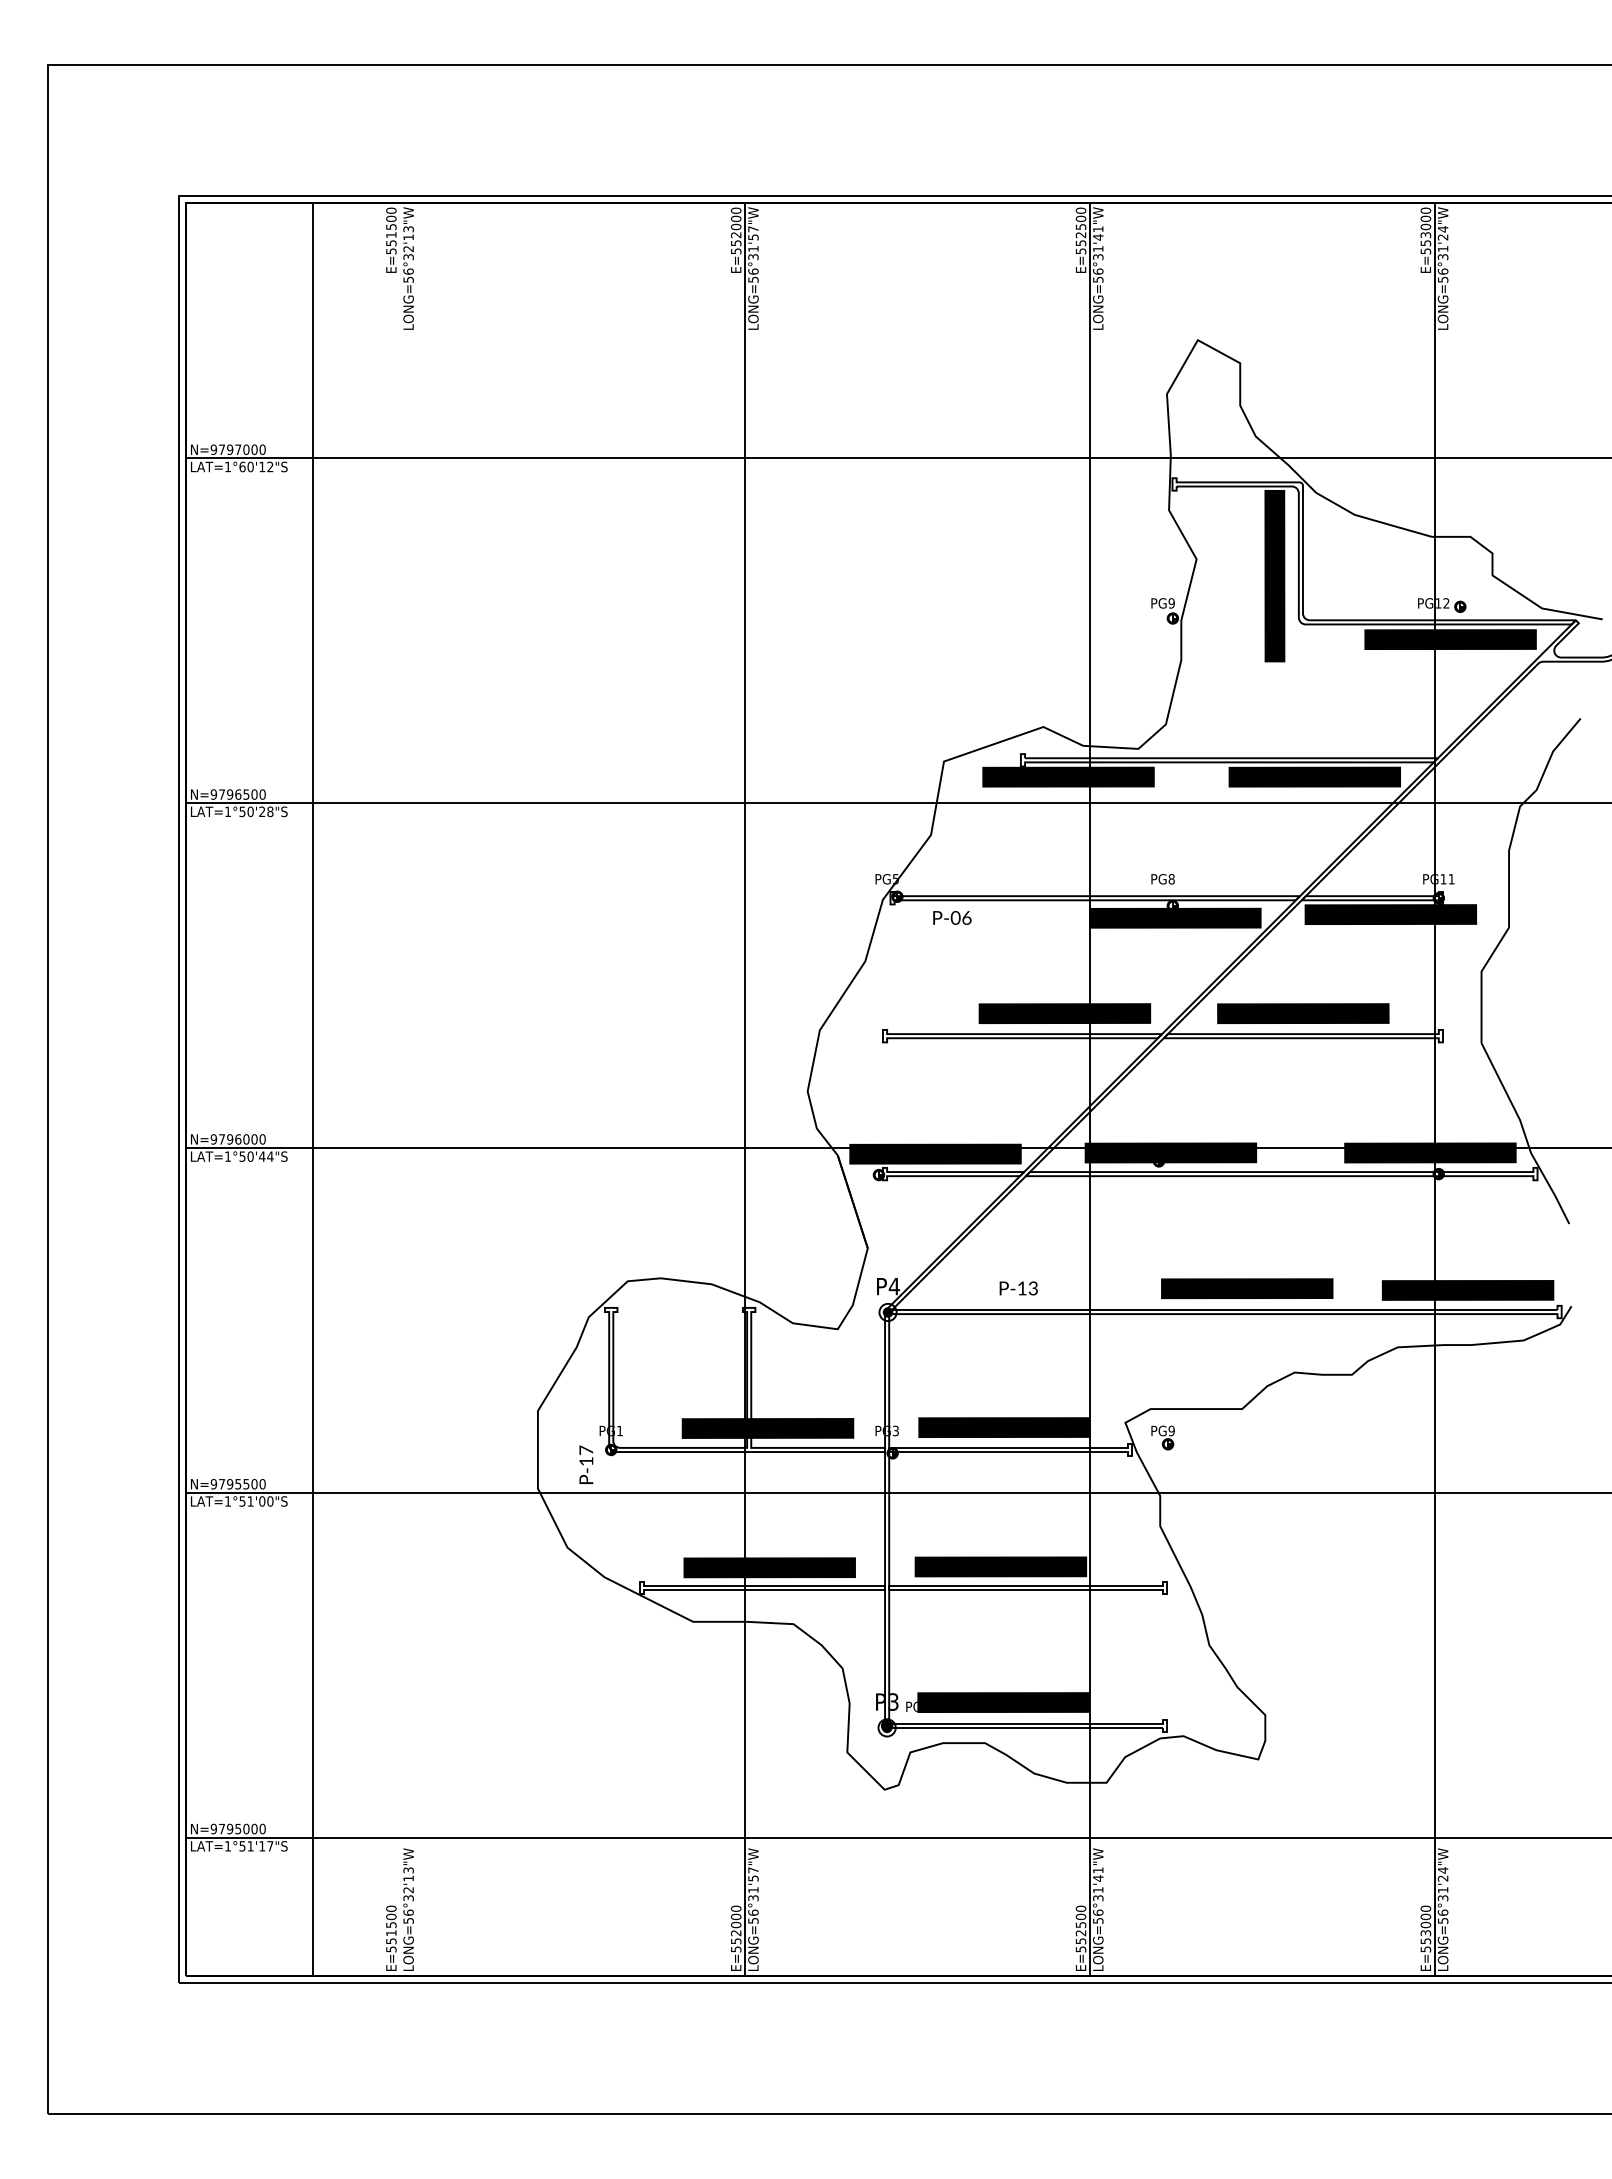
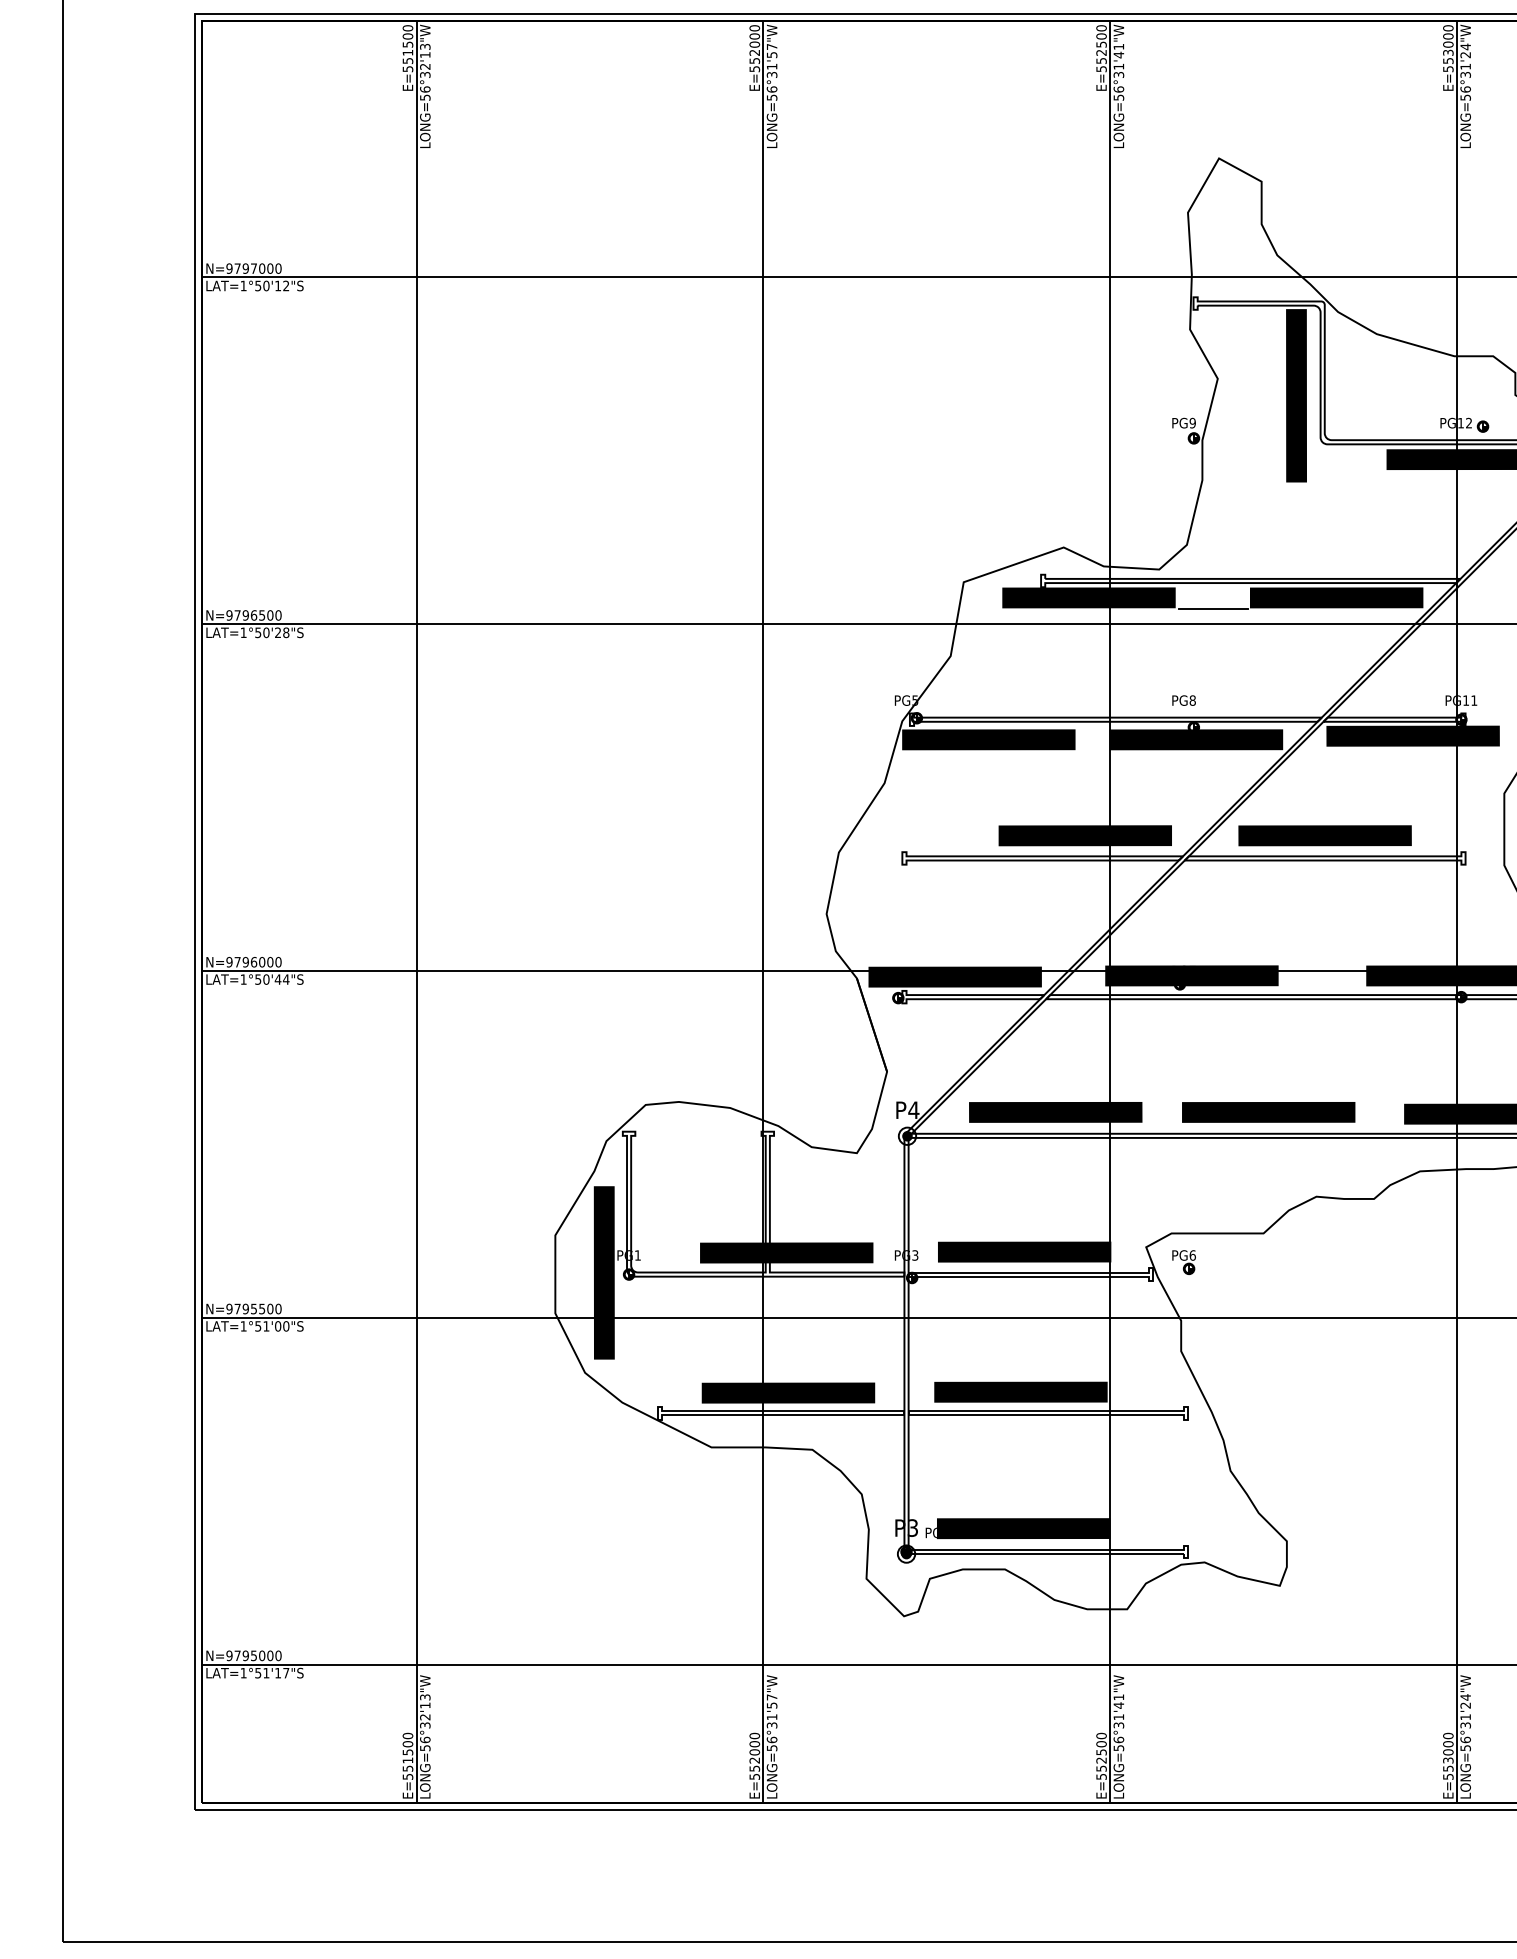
text: (242, 466) -> (258, 285), LAT=1°60'12"S -> LAT=1°50'12"S
line: (1192, 788) -> (1213, 609), added
fill: (968, 917) -> (988, 739), added
line: (313, 1089) -> (417, 912), moved
fill: (1035, 1288) -> (1055, 1112), added
text: (1171, 1430) -> (1192, 1255), PG9 -> PG6
fill: (586, 1448) -> (604, 1273), added

